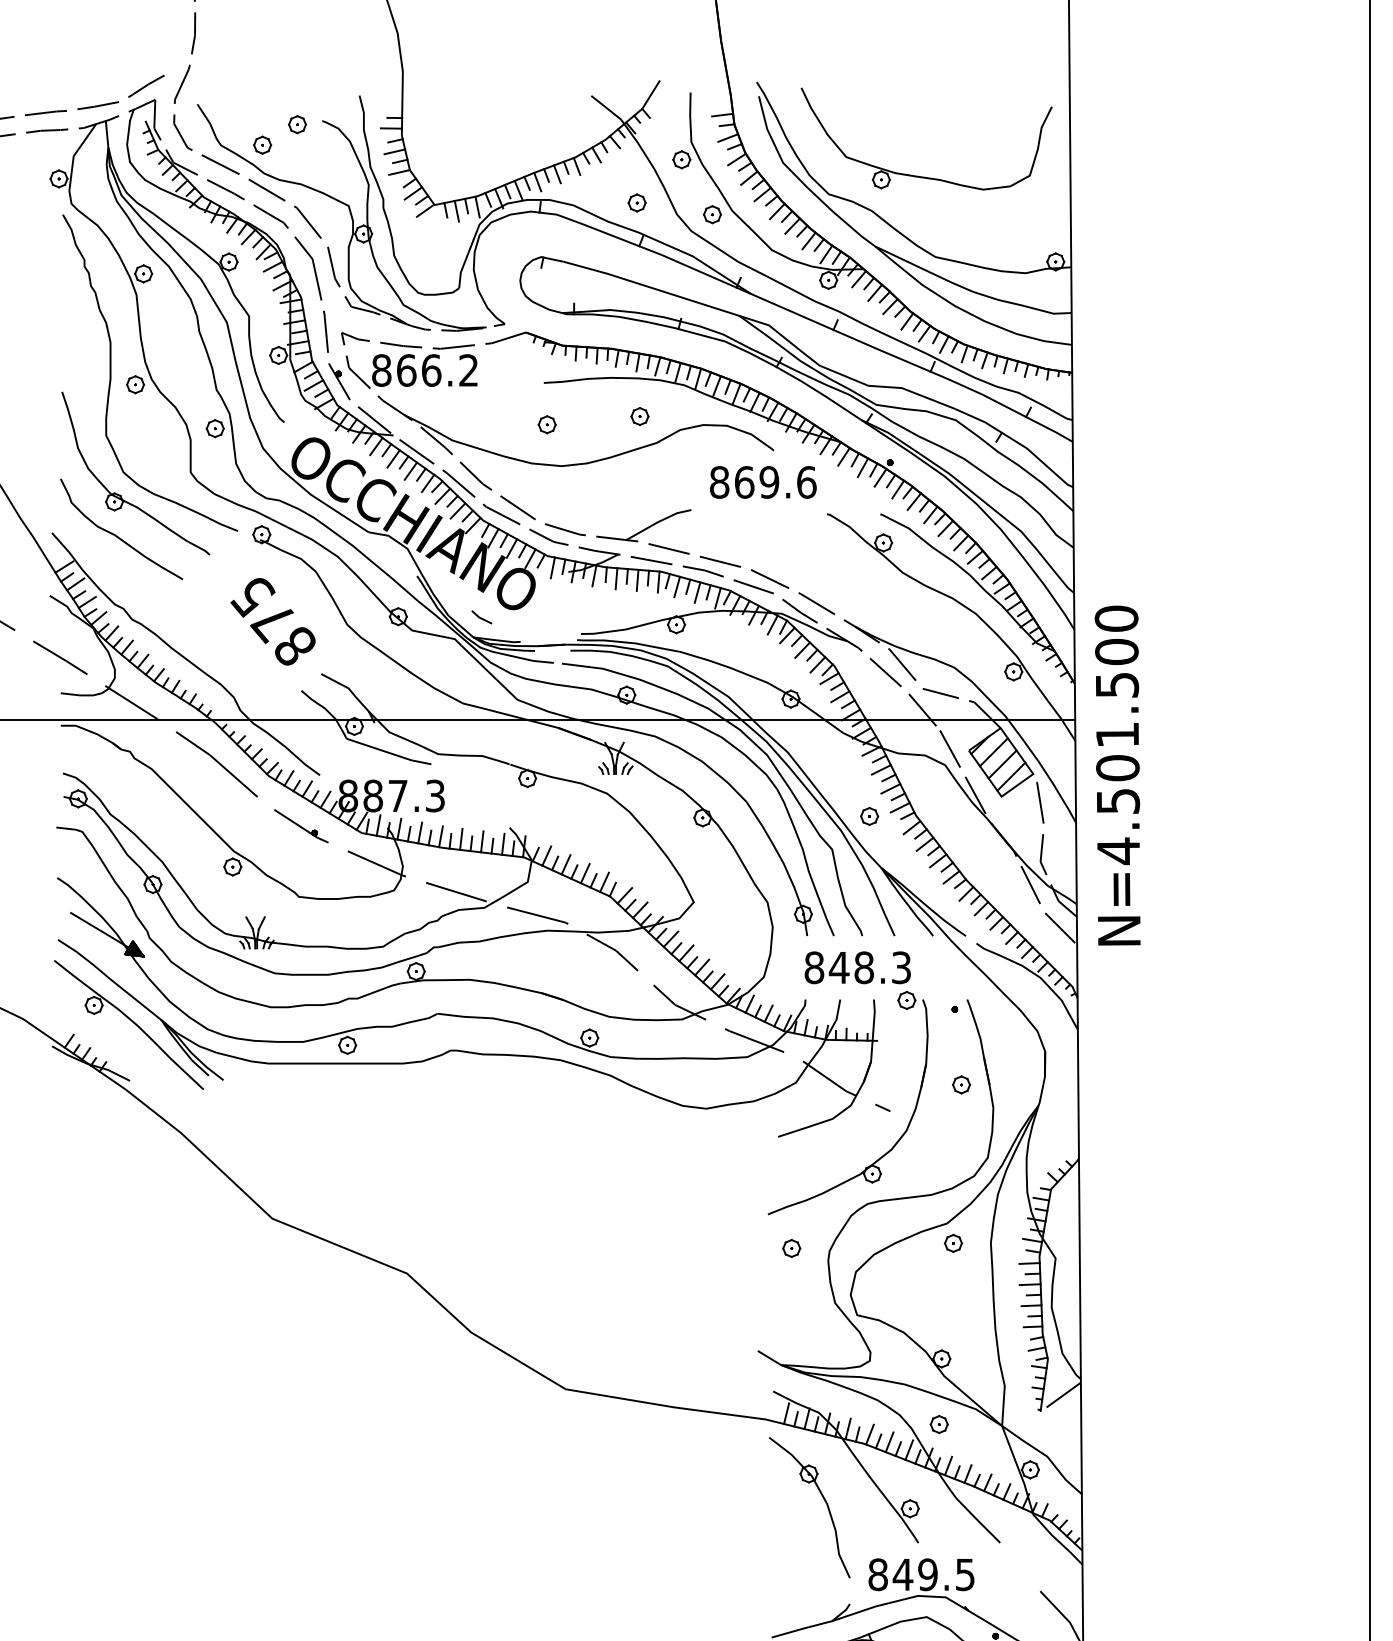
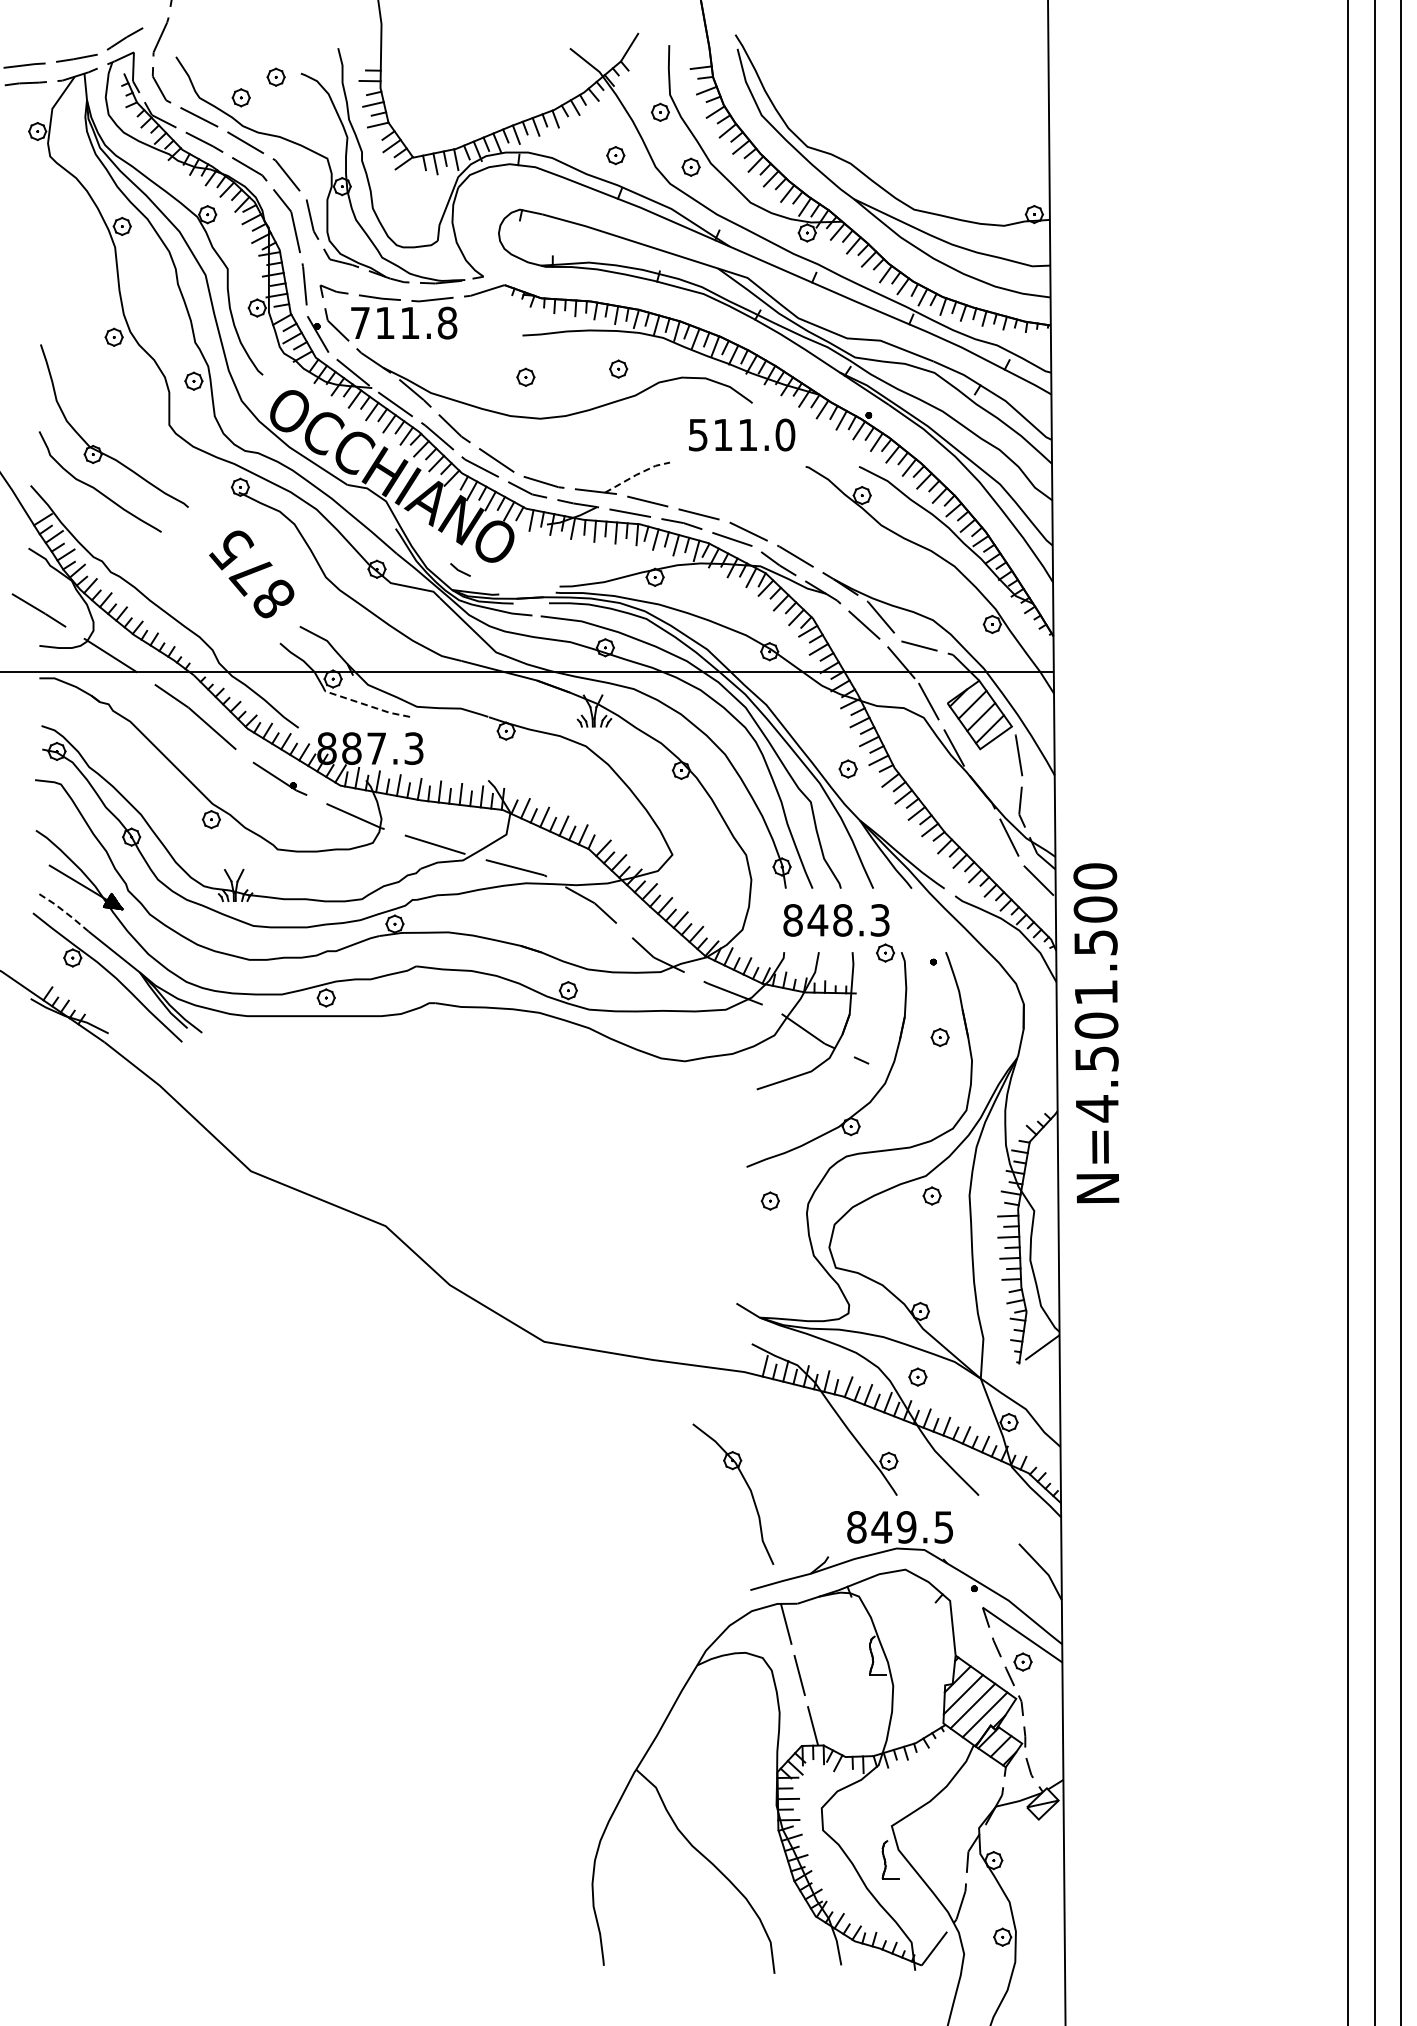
part: (920, 175) -> (899, 128), removed
text: (424, 369) -> (403, 322), 866.2 -> 711.8
curve: (111, 372) -> (90, 325), removed
text: (762, 481) -> (741, 434), 869.6 -> 511.0
line: (658, 521) -> (637, 474), solid -> dashed
line: (388, 752) -> (367, 705), solid -> dashed
text: (1117, 775) -> (1096, 1033), moved
line: (84, 957) -> (63, 910), solid -> dashed
part: (821, 1496) -> (745, 1483), moved

